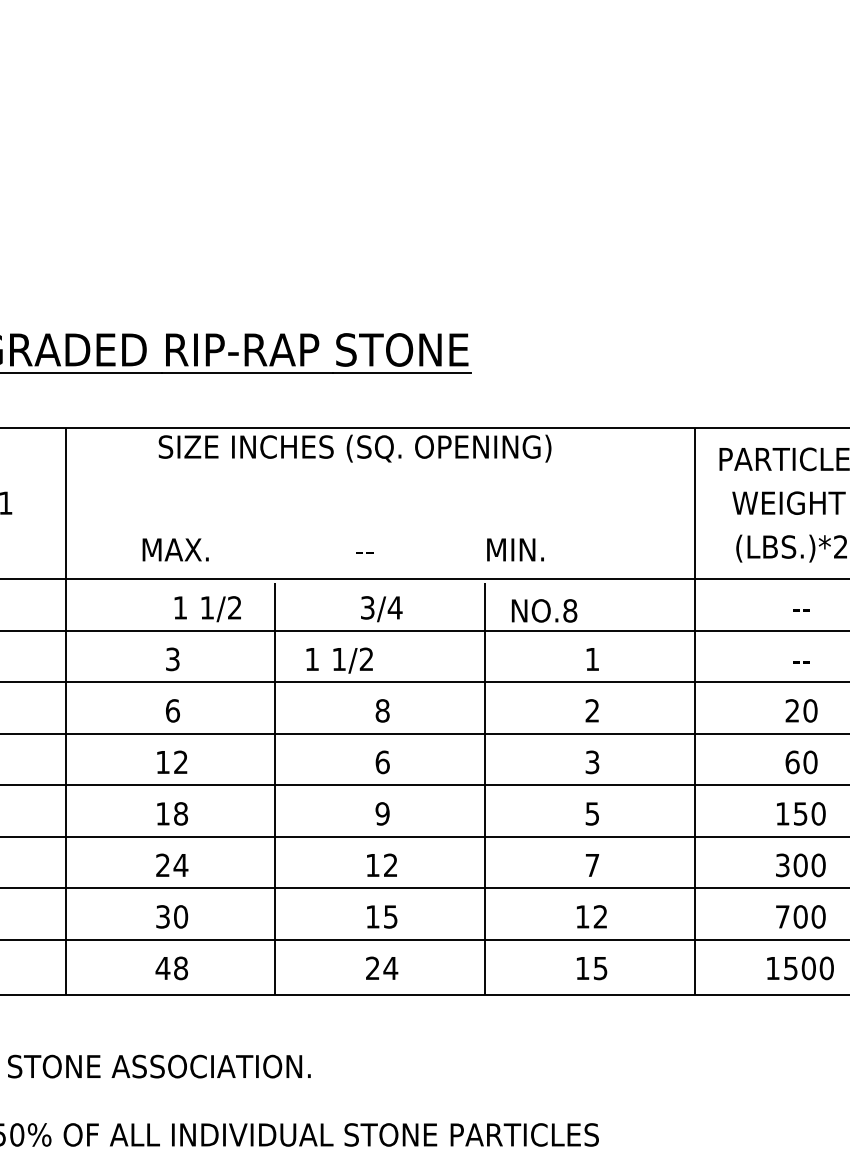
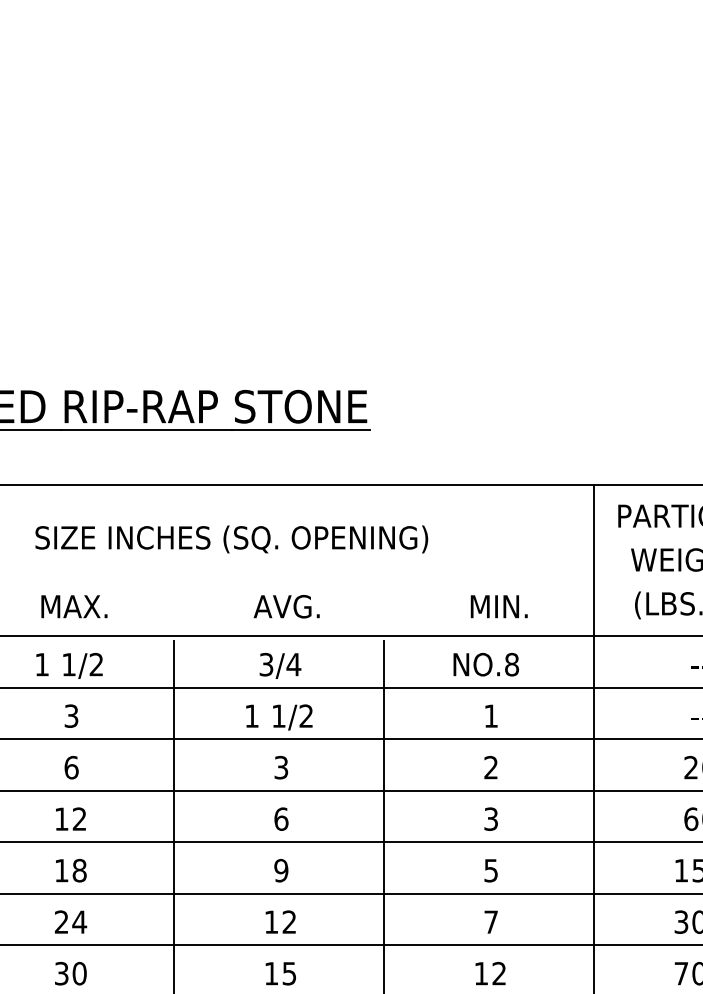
text: (354, 448) -> (231, 539), moved
text: (387, 549) -> (286, 606), -- -> AVG.
text: (515, 549) -> (499, 606), moved
text: (207, 609) -> (69, 666), moved
text: (544, 610) -> (486, 664), moved
text: (339, 660) -> (279, 717), moved
text: (382, 710) -> (281, 767), 8 -> 3

